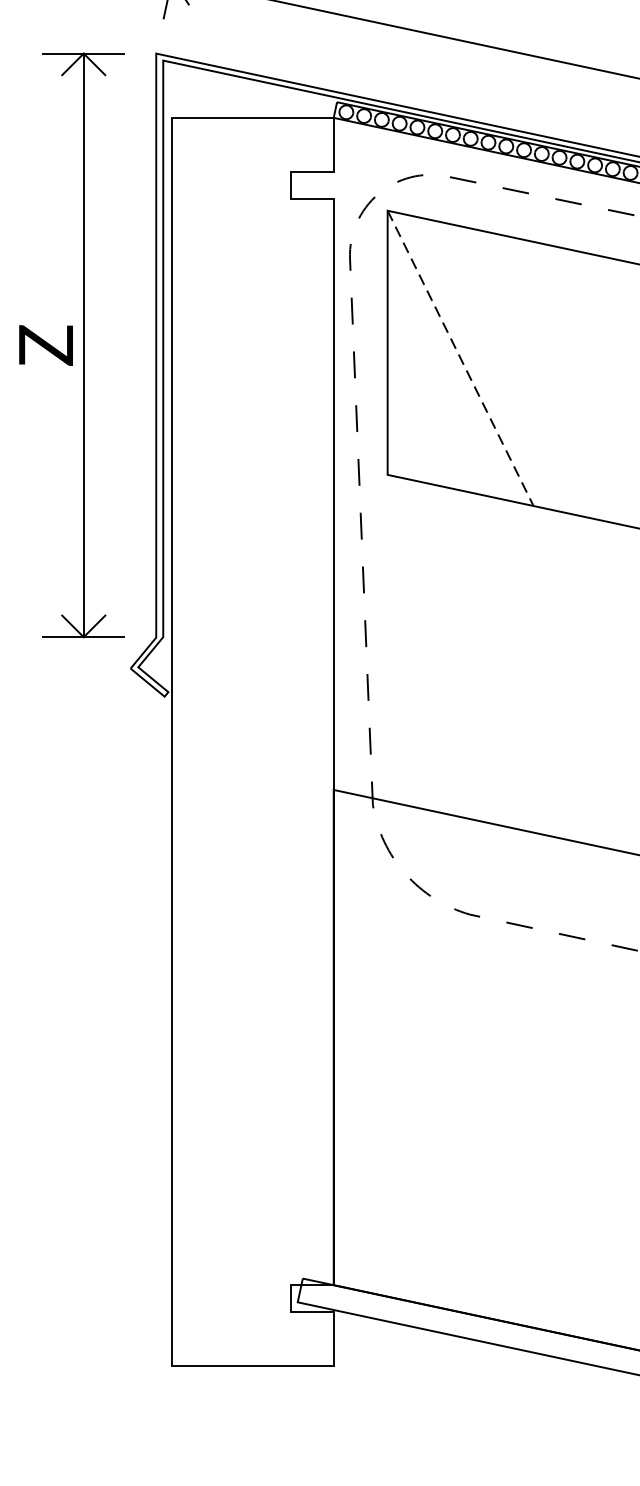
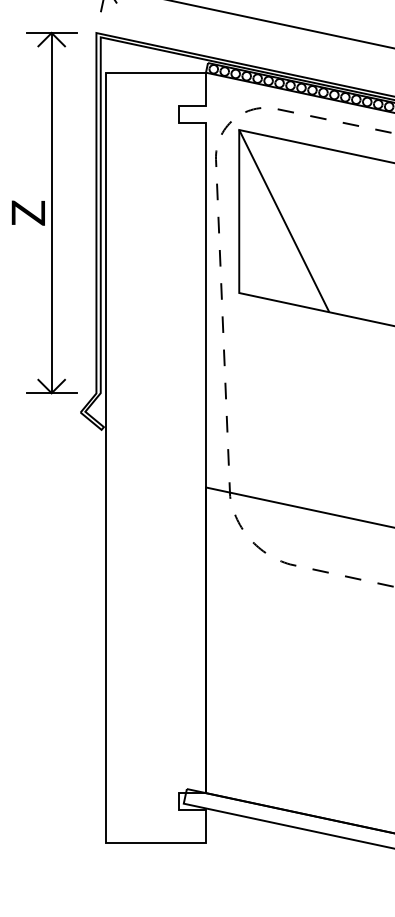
line: (460, 358) -> (284, 221), dashed -> solid

